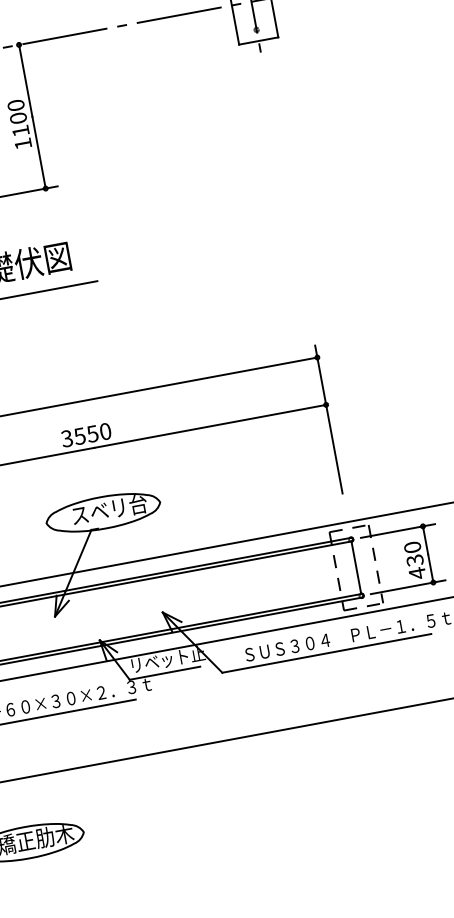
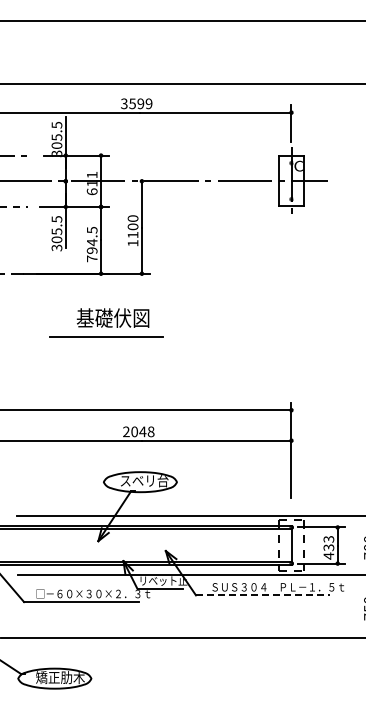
text: (85, 434) -> (138, 431), 3550 -> 2048
text: (412, 547) -> (328, 539), 430 -> 433
line: (327, 653) -> (263, 595), solid -> dashed

